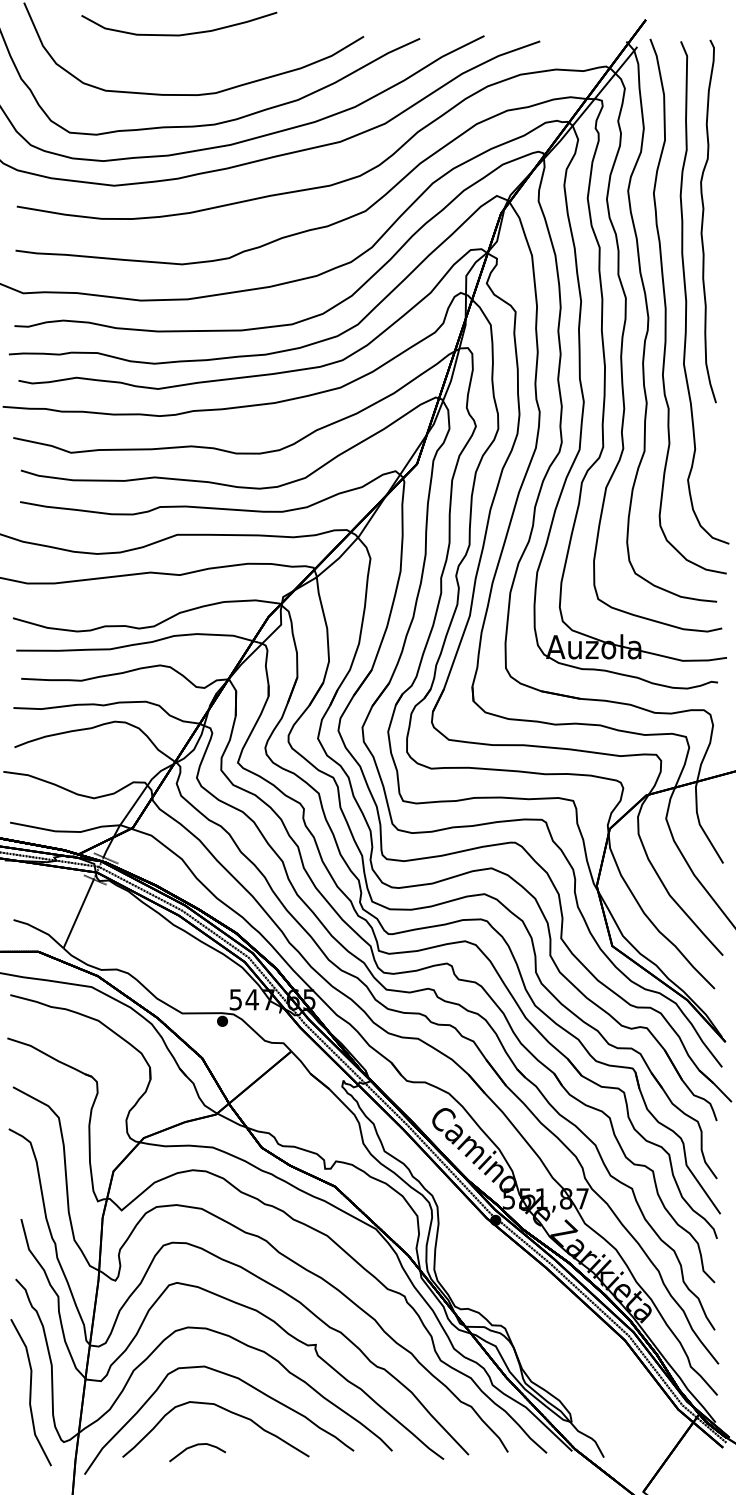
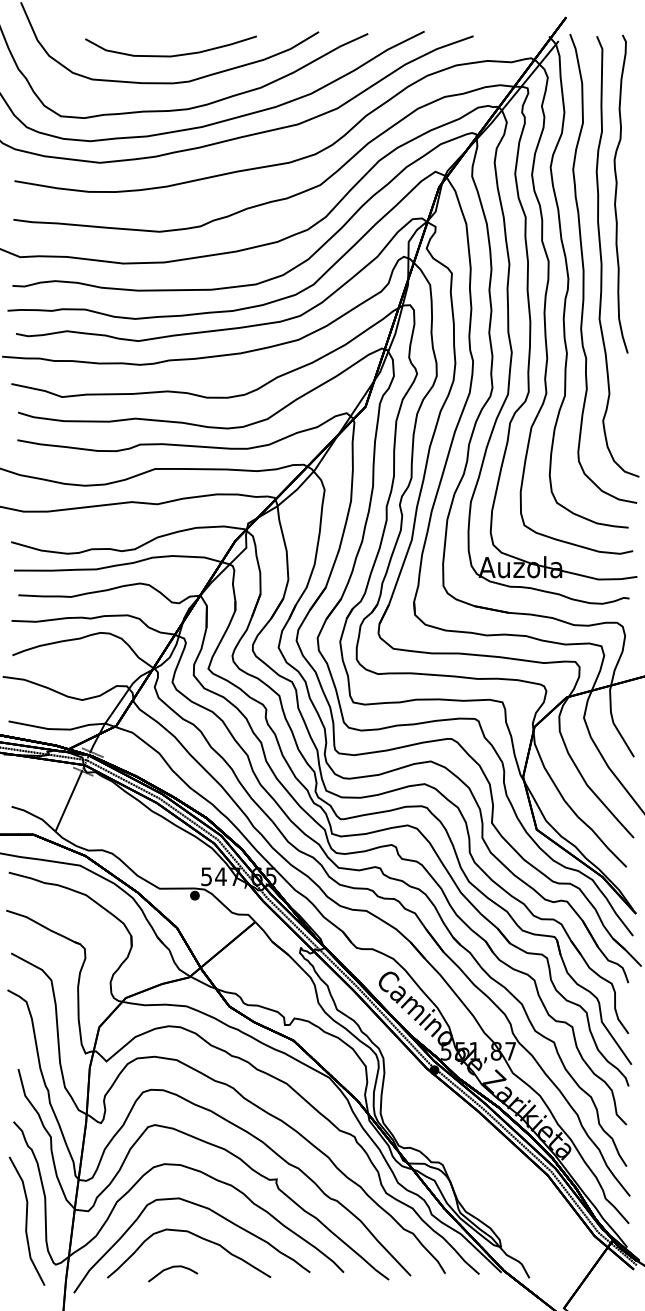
part: (179, 34) -> (171, 55), moved

